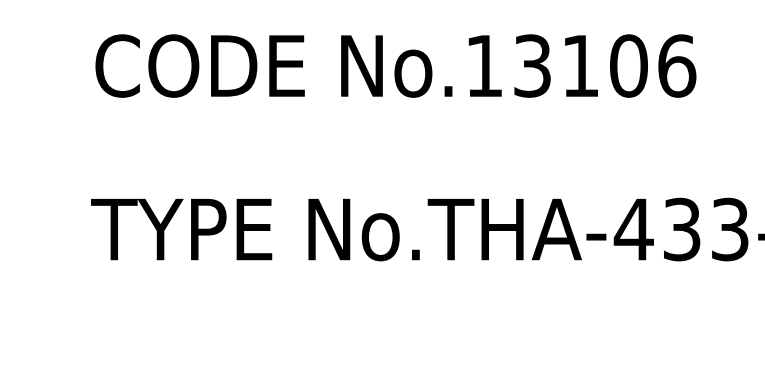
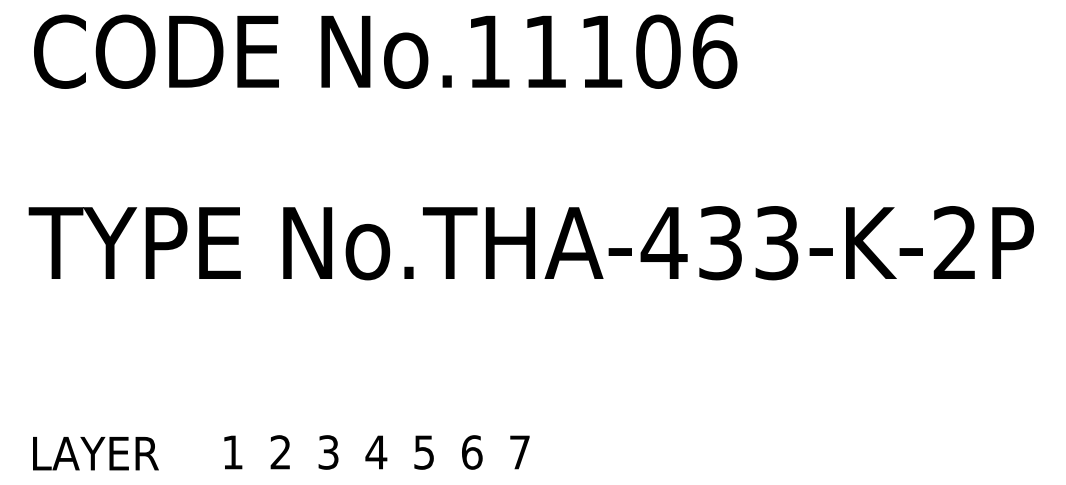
text: (532, 65) -> (545, 51), No.13106 -> No.11106

